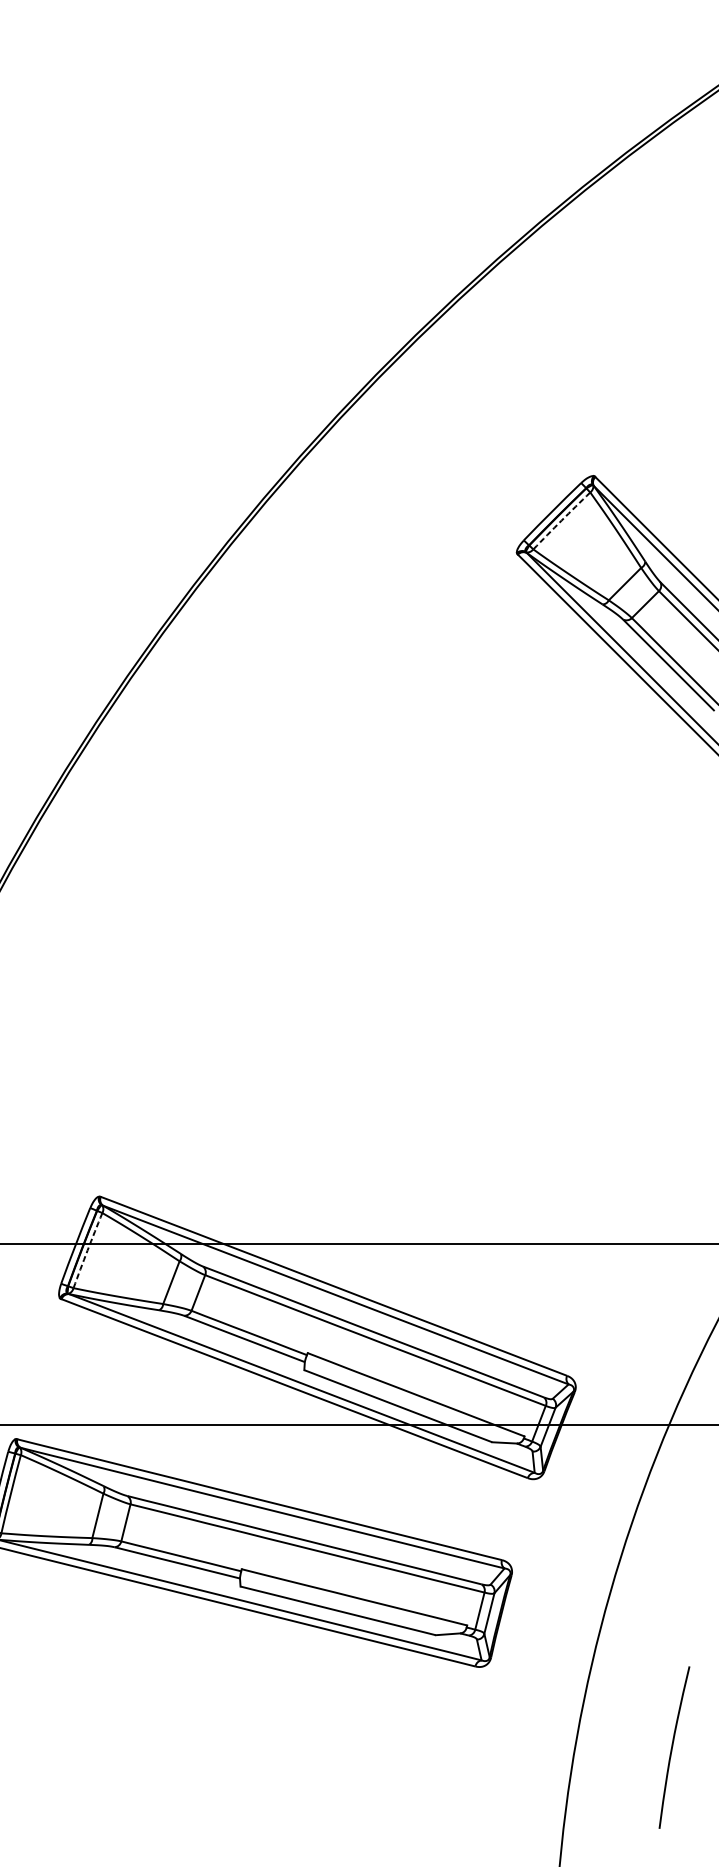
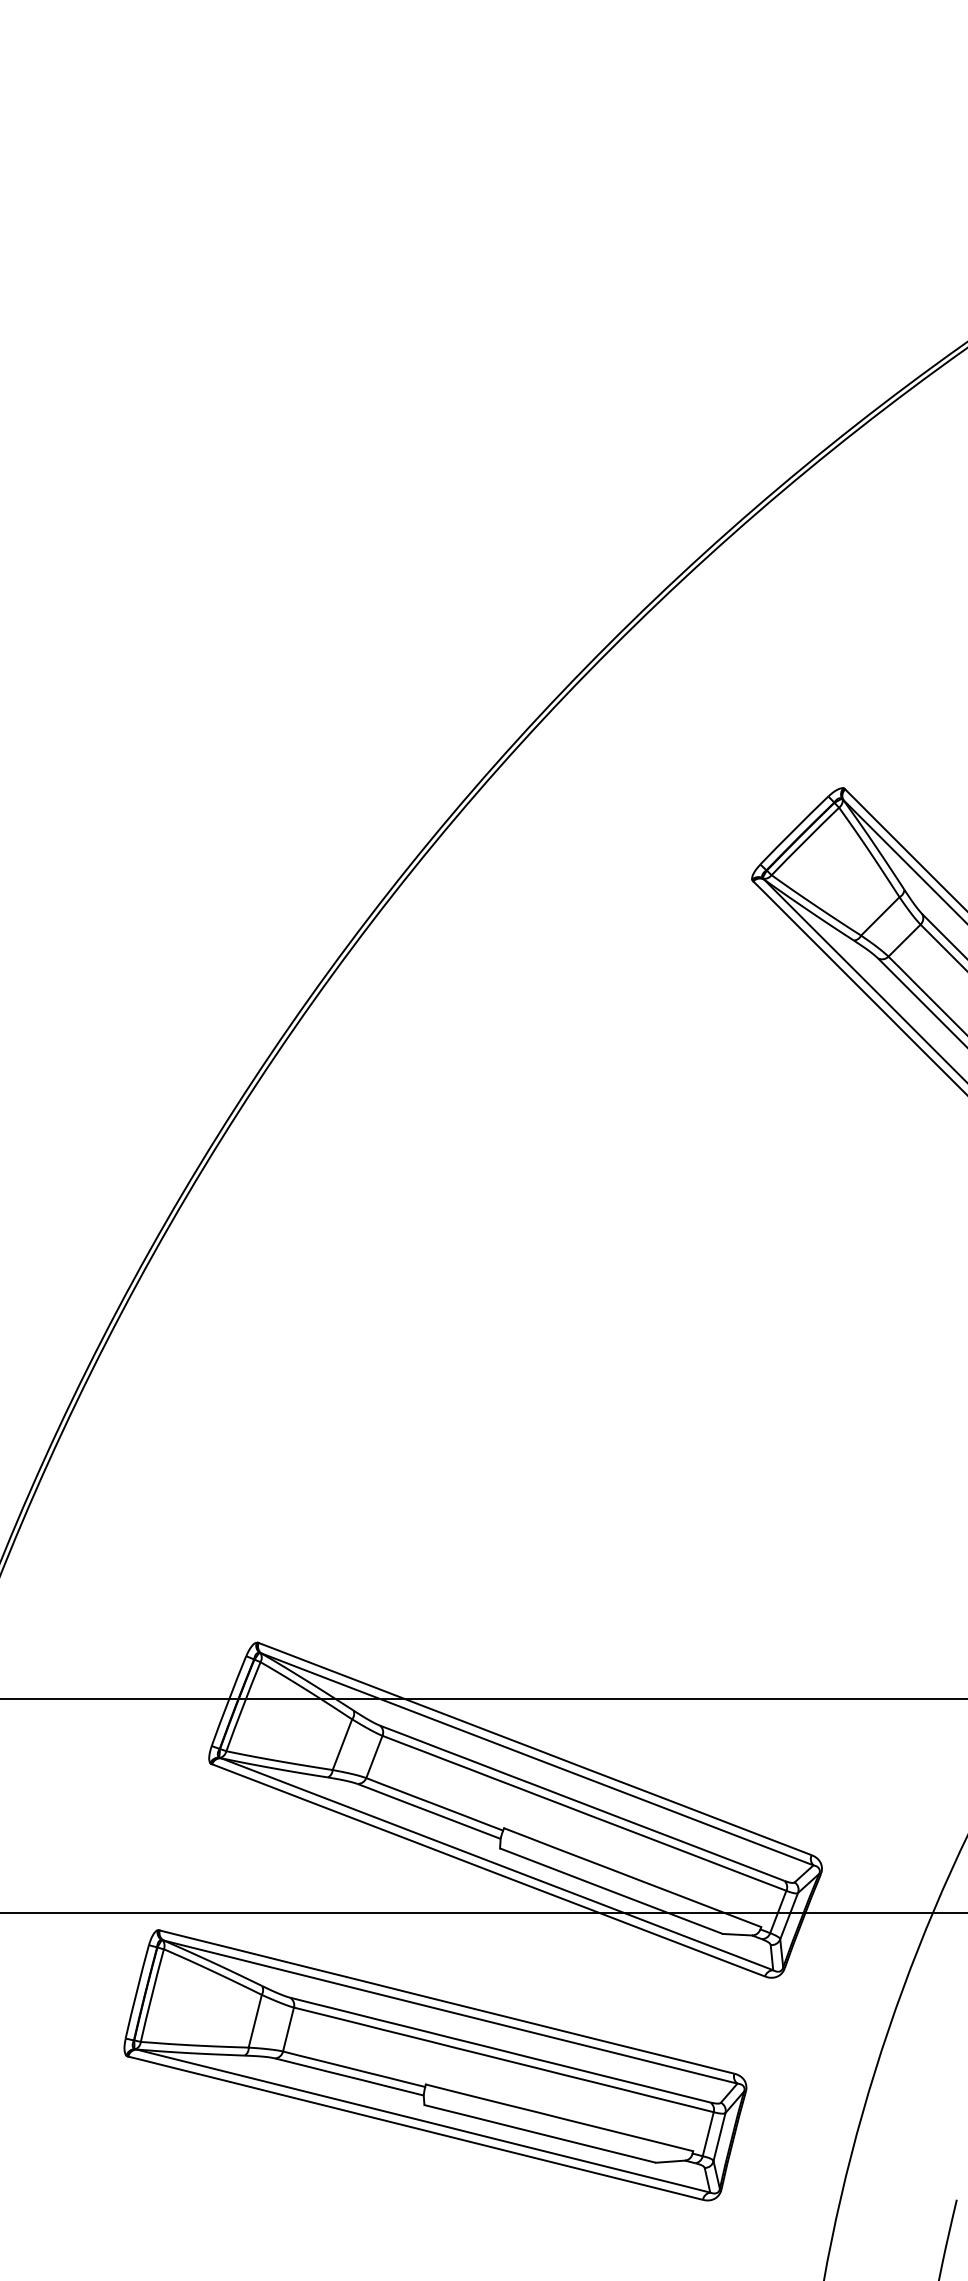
arc: (561, 520) -> (805, 841), dashed -> solid
arc: (87, 1250) -> (243, 1706), dashed -> solid

